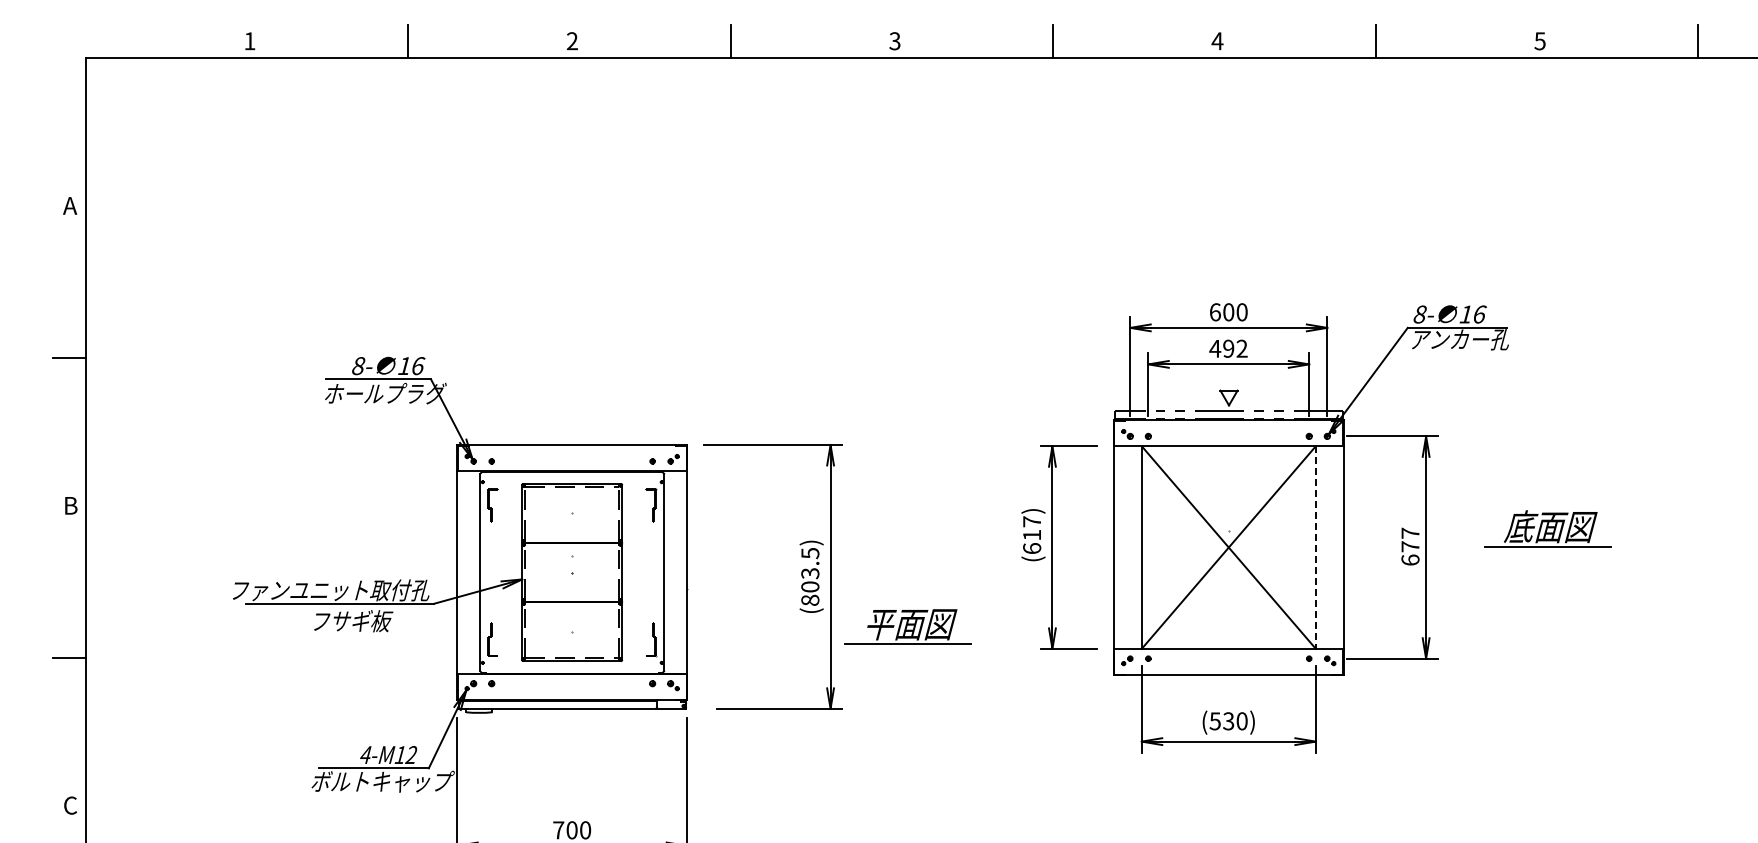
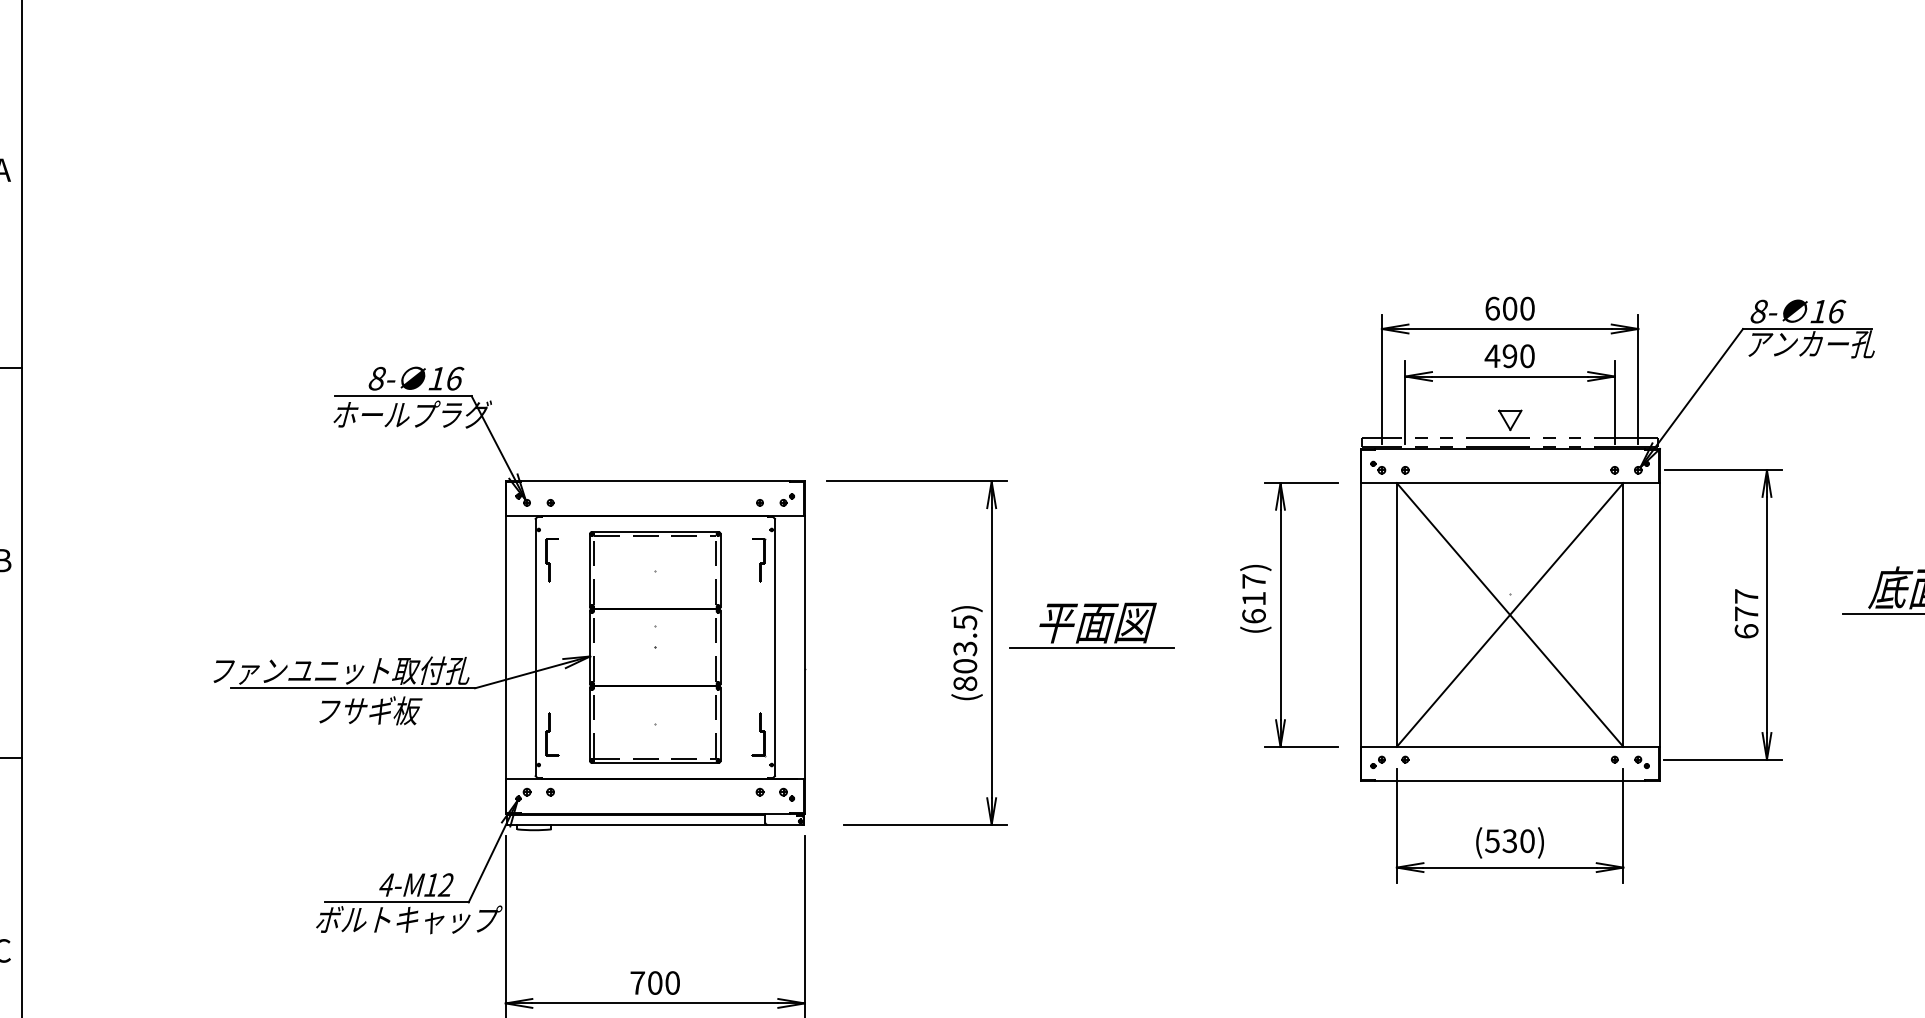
text: (1241, 348) -> (1526, 355), 492 -> 490
line: (1315, 548) -> (1622, 616), dashed -> solid
part: (907, 626) -> (1091, 625), moved

